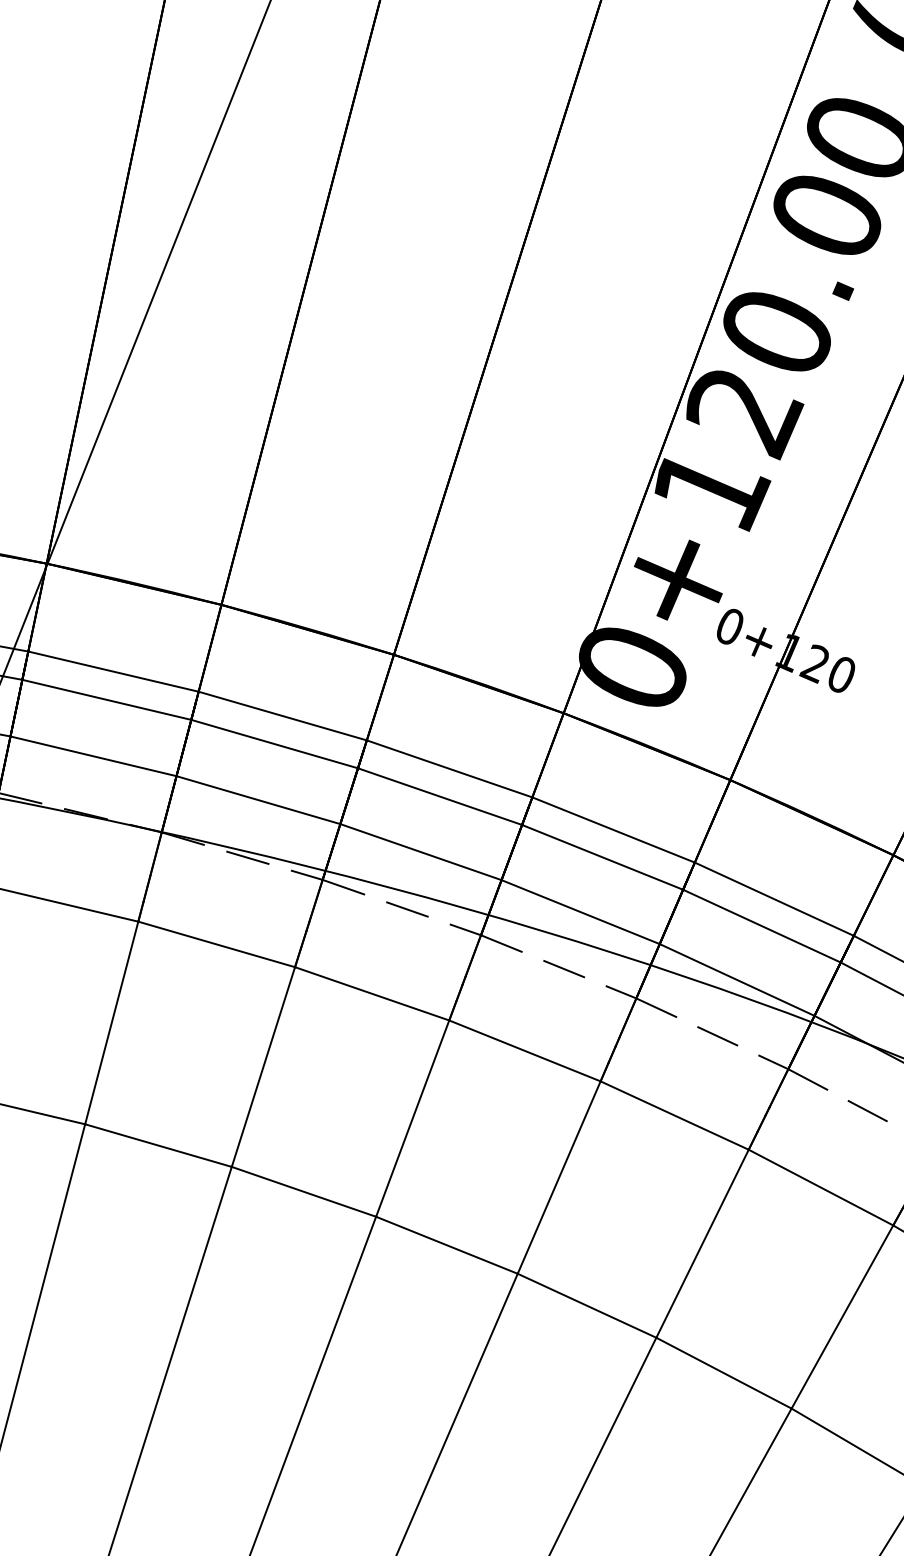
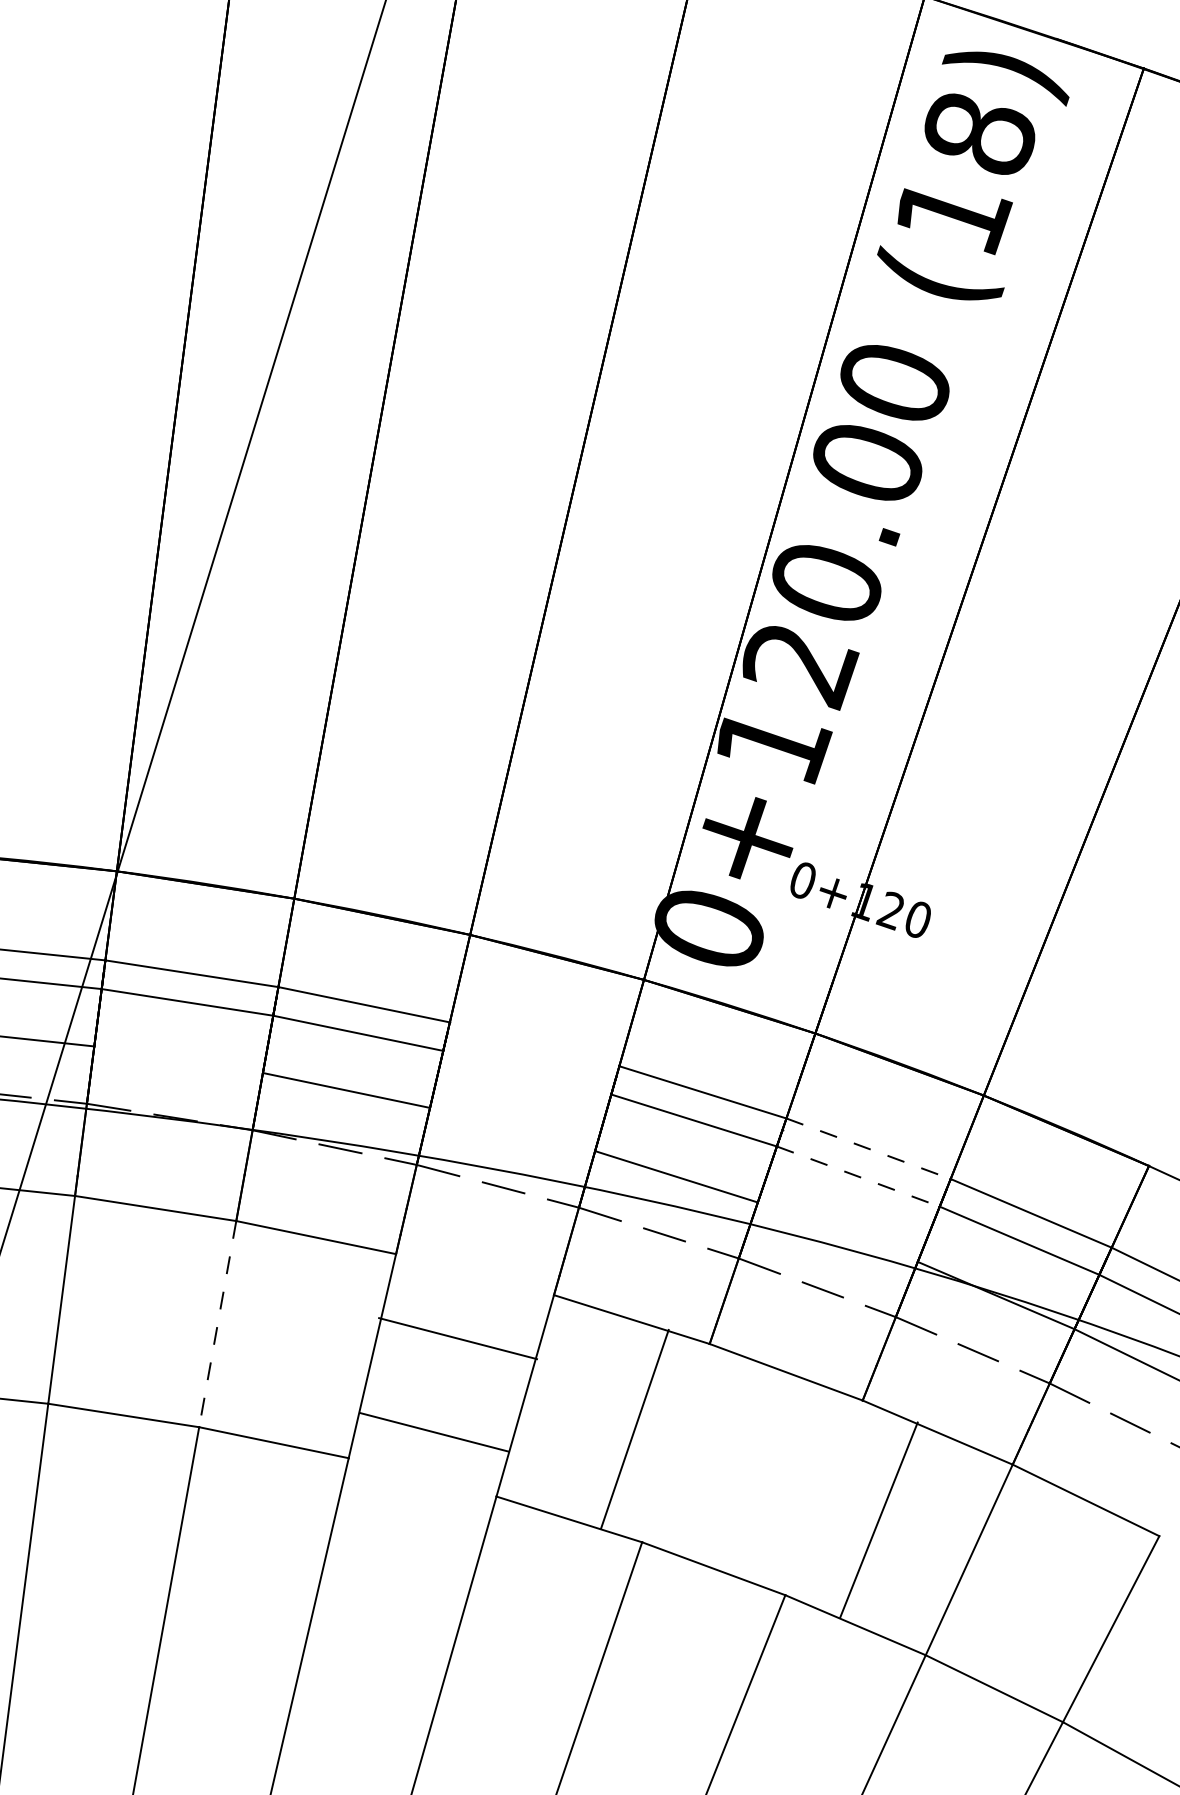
line: (93, 756) -> (178, 1059), removed
line: (449, 769) -> (534, 1044), removed
line: (440, 796) -> (527, 1072), removed
line: (420, 852) -> (512, 1129), removed
line: (774, 898) -> (868, 1148), solid -> dashed
line: (762, 926) -> (858, 1176), solid -> dashed
line: (736, 979) -> (837, 1231), removed
line: (372, 993) -> (458, 1338), moved
line: (111, 1023) -> (217, 1324), solid -> dashed
line: (558, 1176) -> (634, 1428), moved
line: (303, 1191) -> (434, 1432), moved
line: (702, 1243) -> (878, 1519), moved

